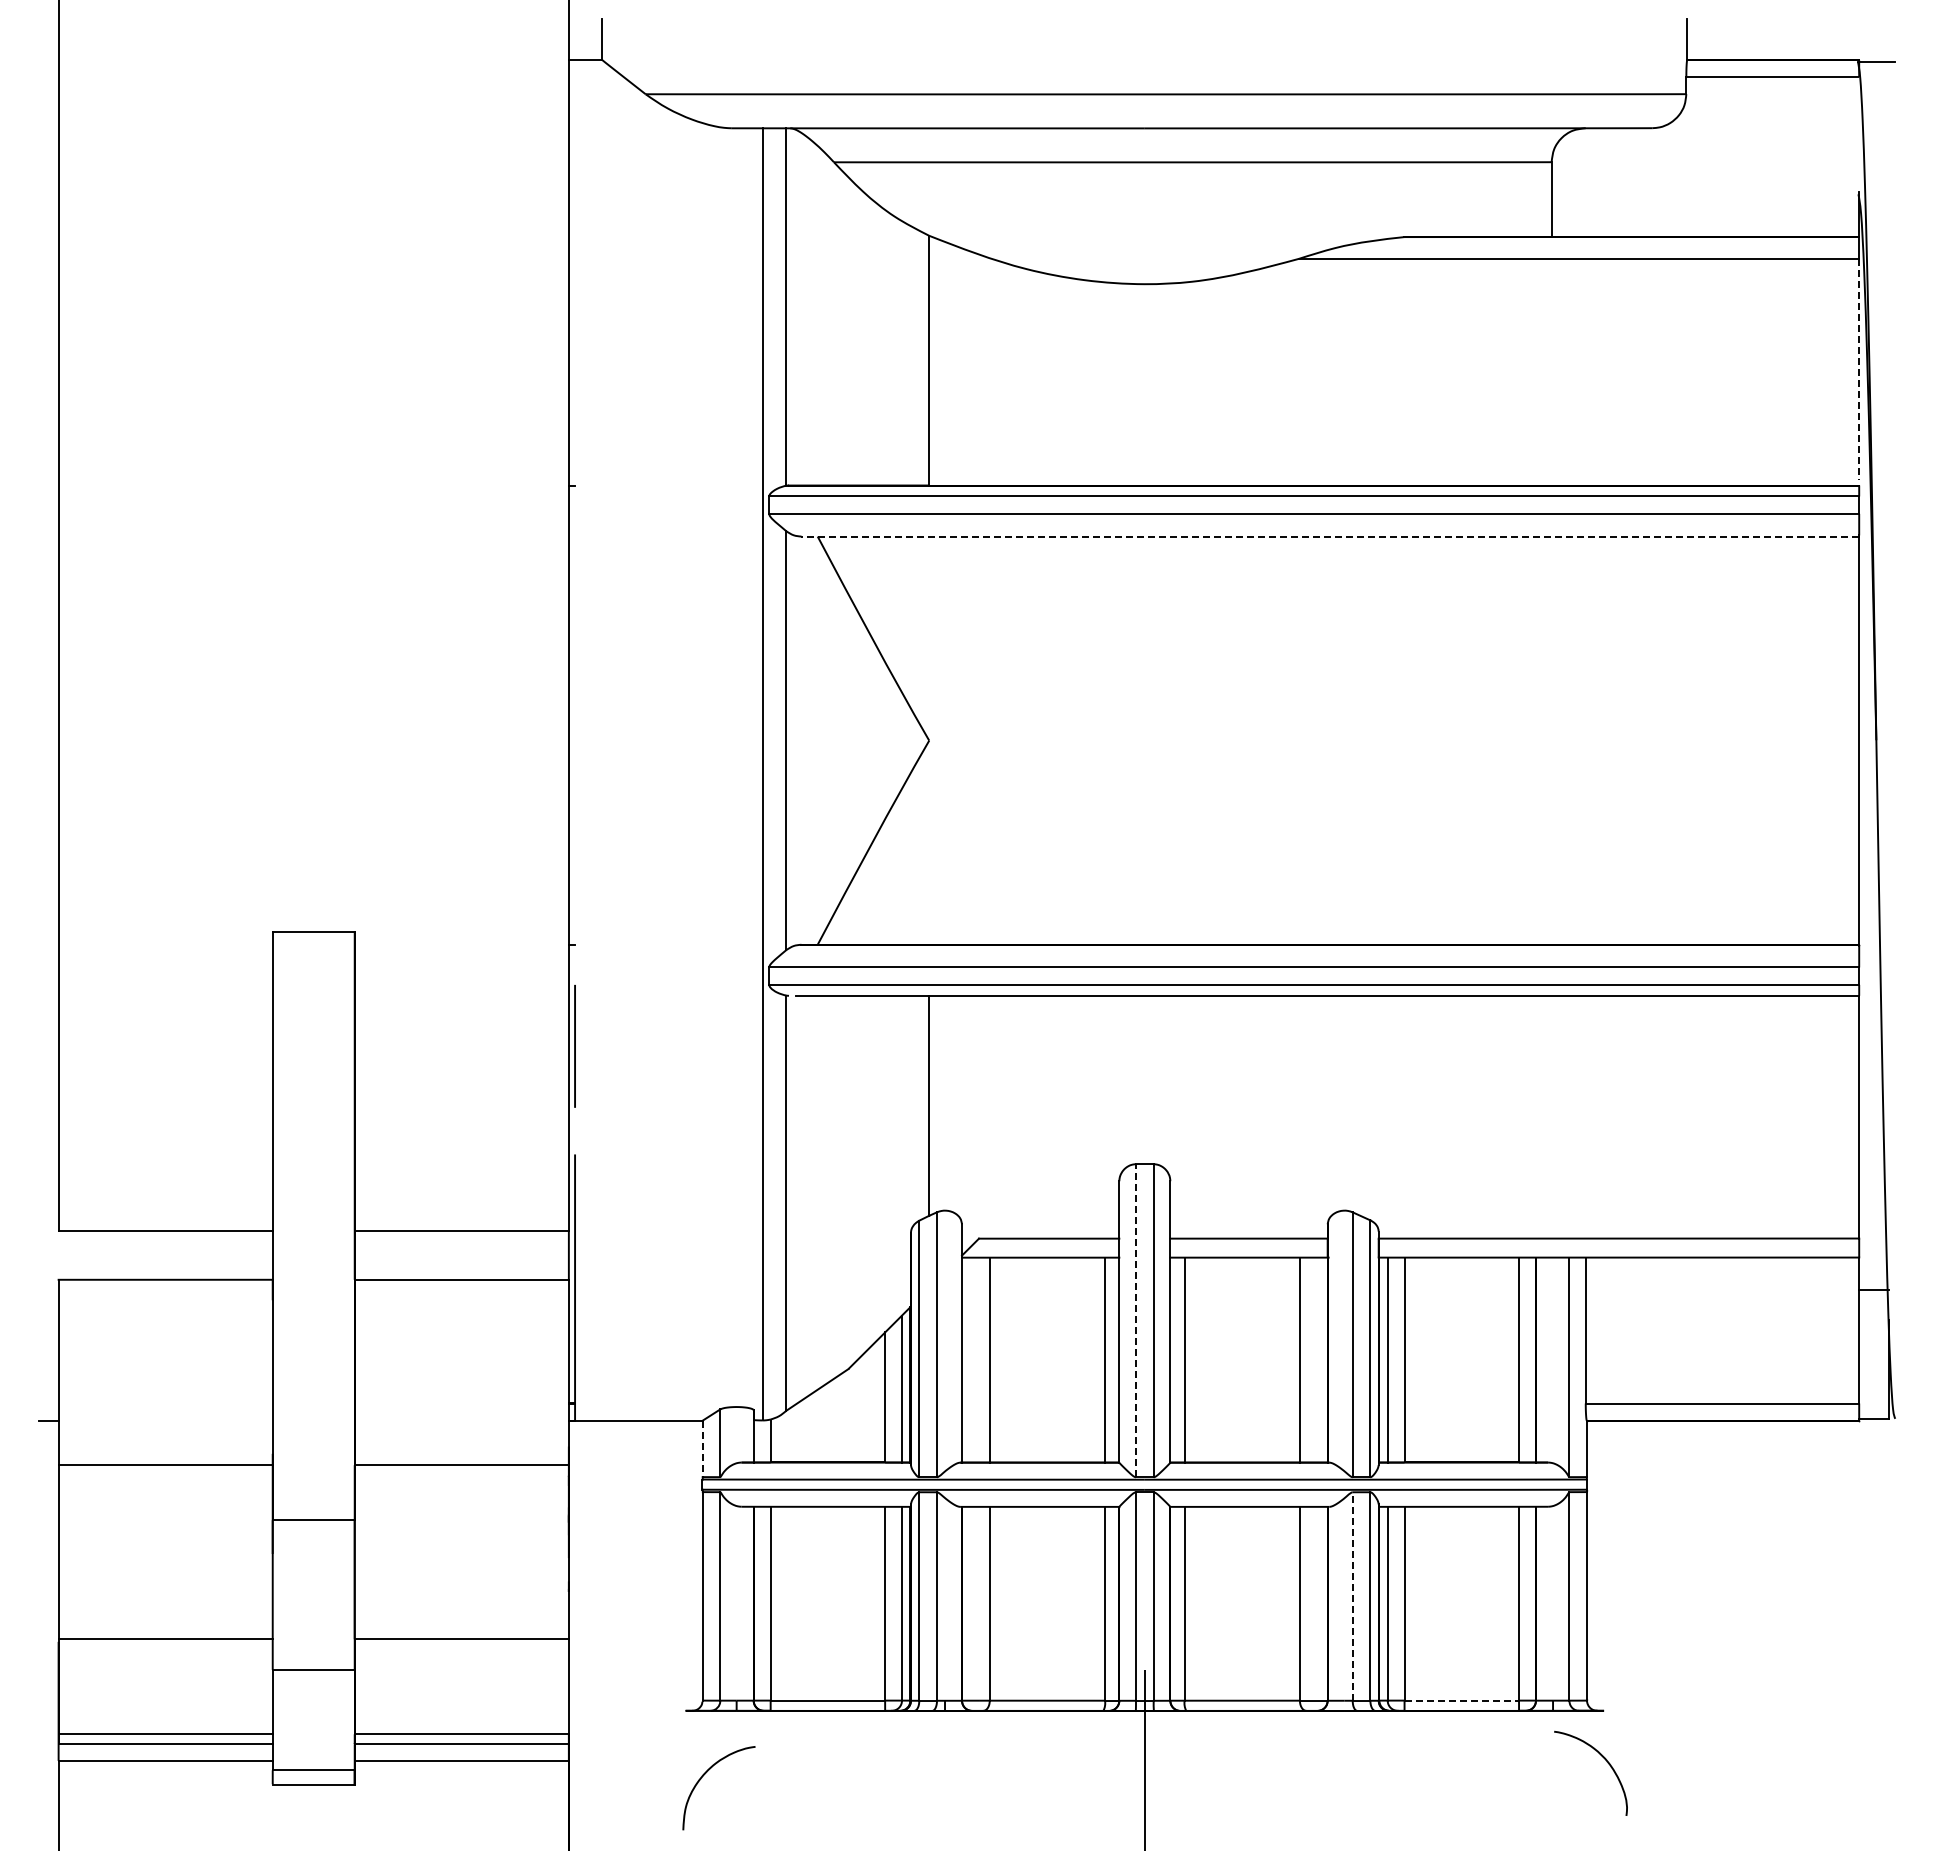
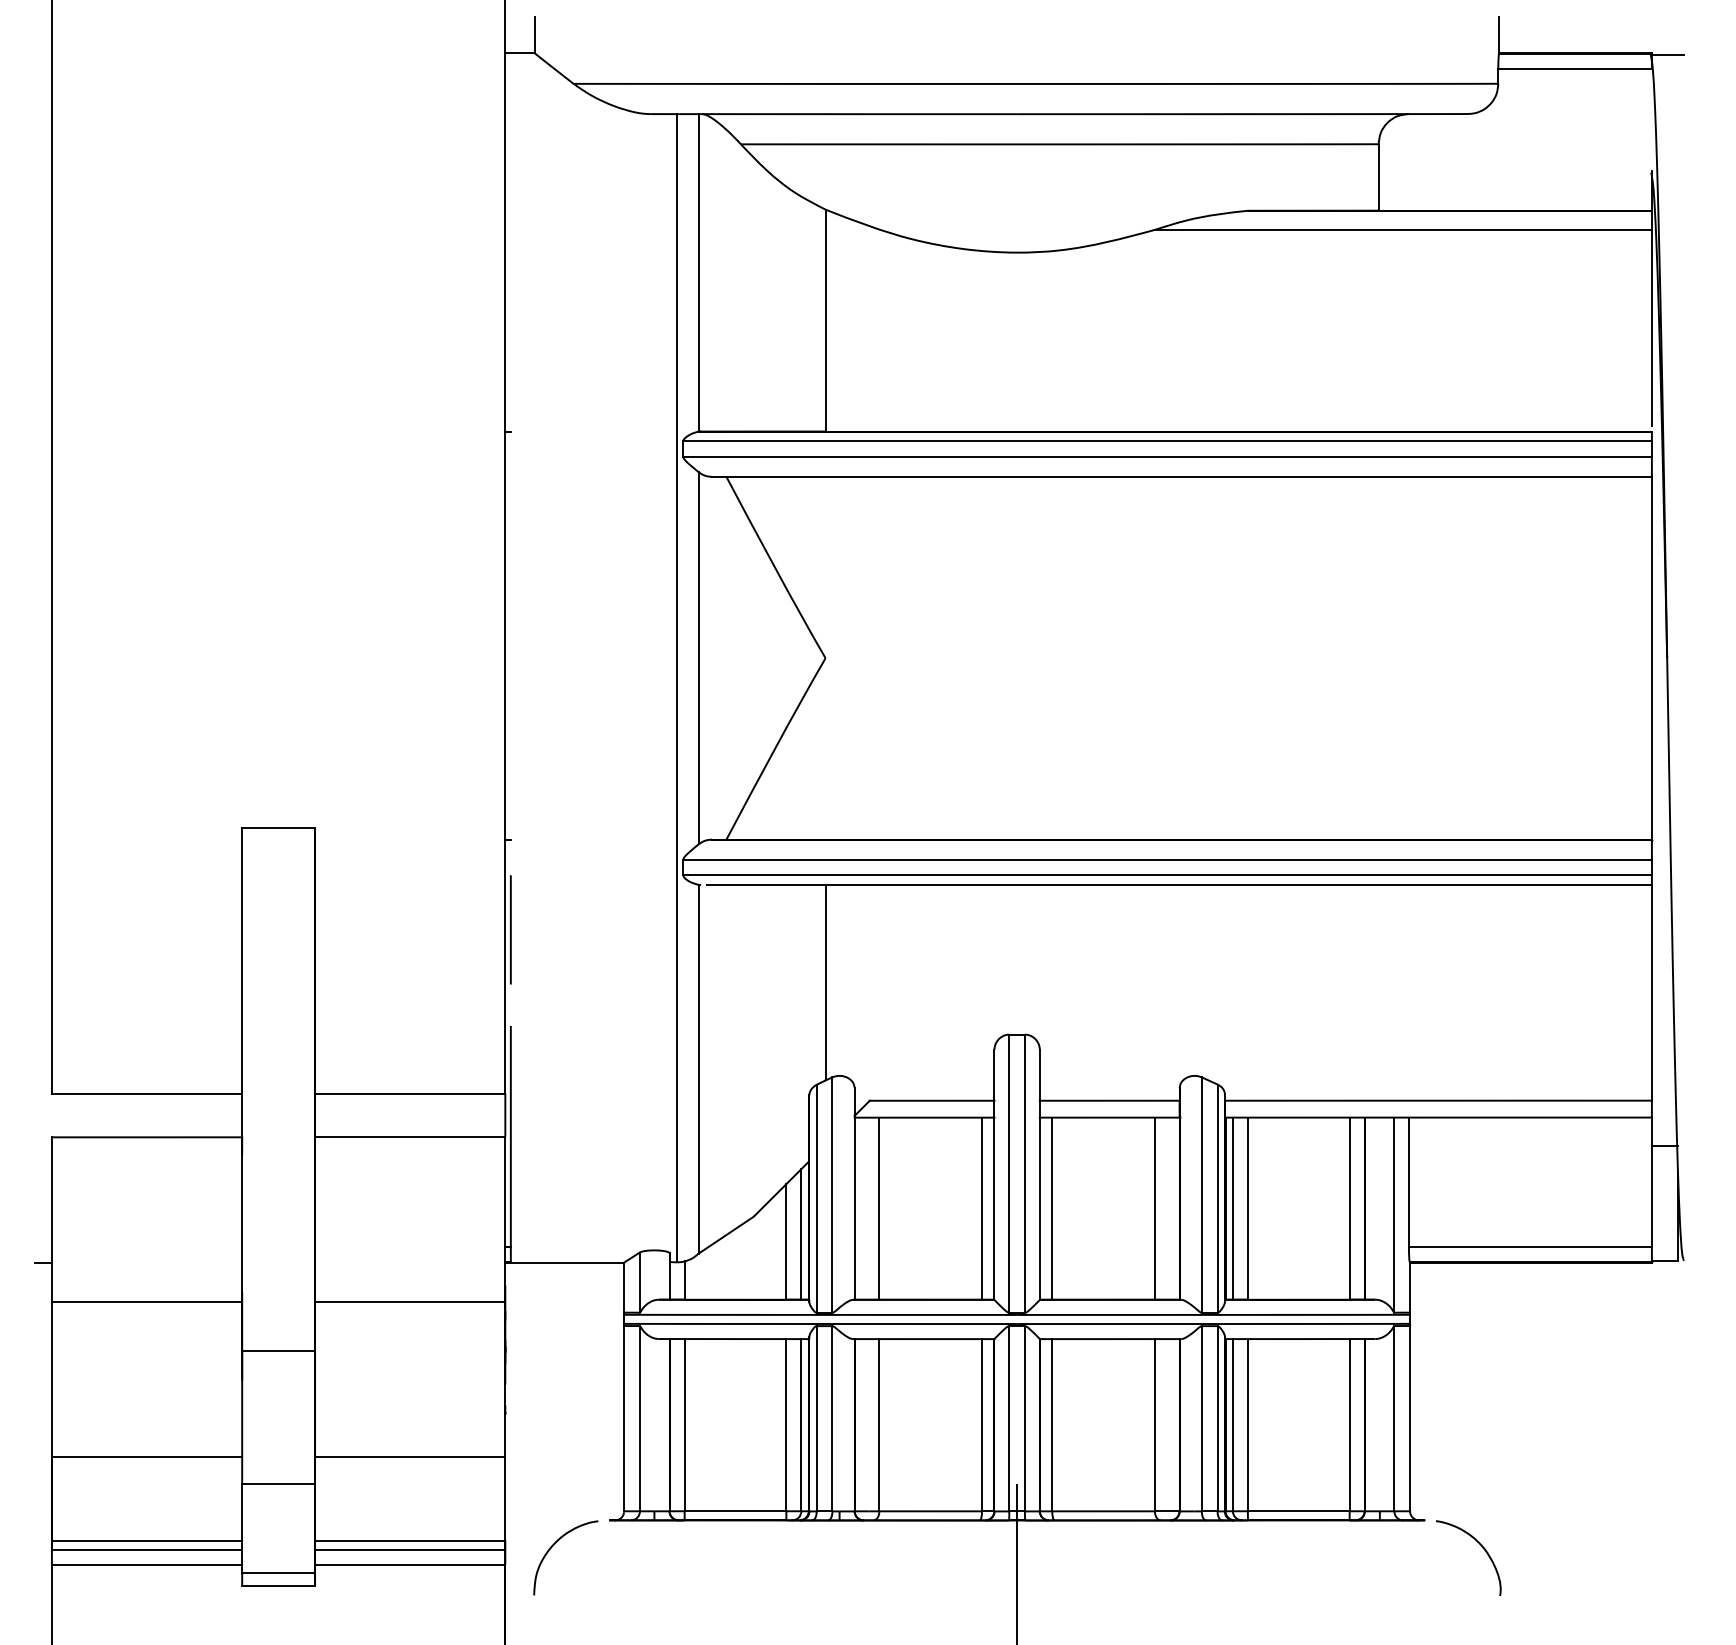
line: (1859, 369) -> (1652, 328), dashed -> solid
line: (1330, 536) -> (1182, 476), dashed -> solid
line: (1136, 1320) -> (1009, 1173), dashed -> solid
line: (702, 1449) -> (624, 1288), dashed -> solid
line: (1352, 1596) -> (1201, 1418), dashed -> solid
line: (1462, 1700) -> (1299, 1511), dashed -> solid
curve: (1603, 1758) -> (1479, 1544), moved
curve: (705, 1774) -> (553, 1545), moved

